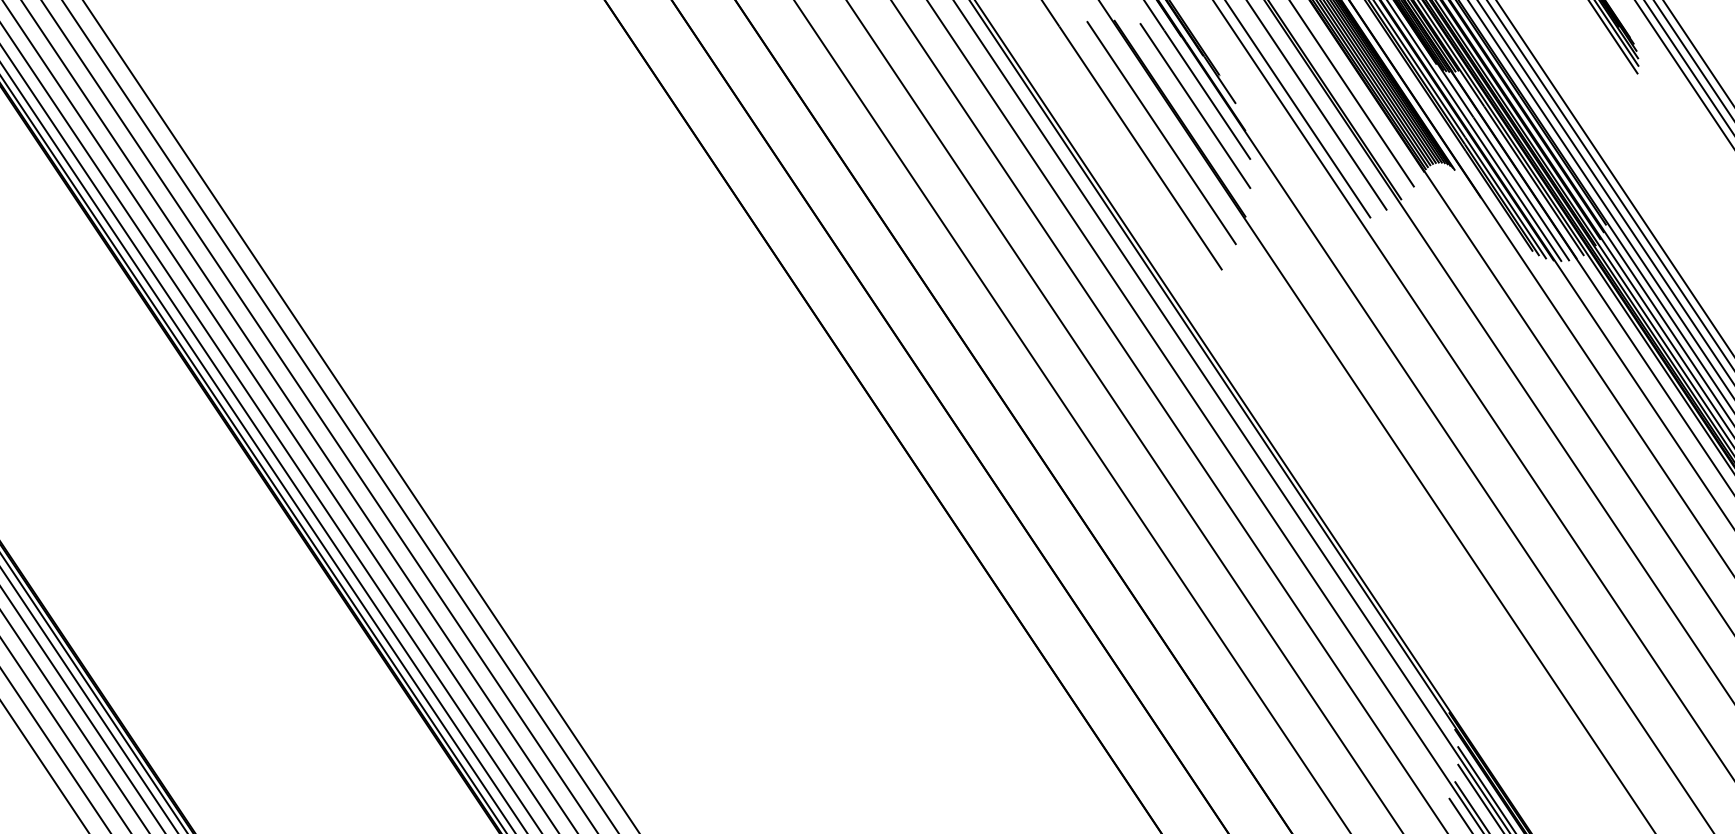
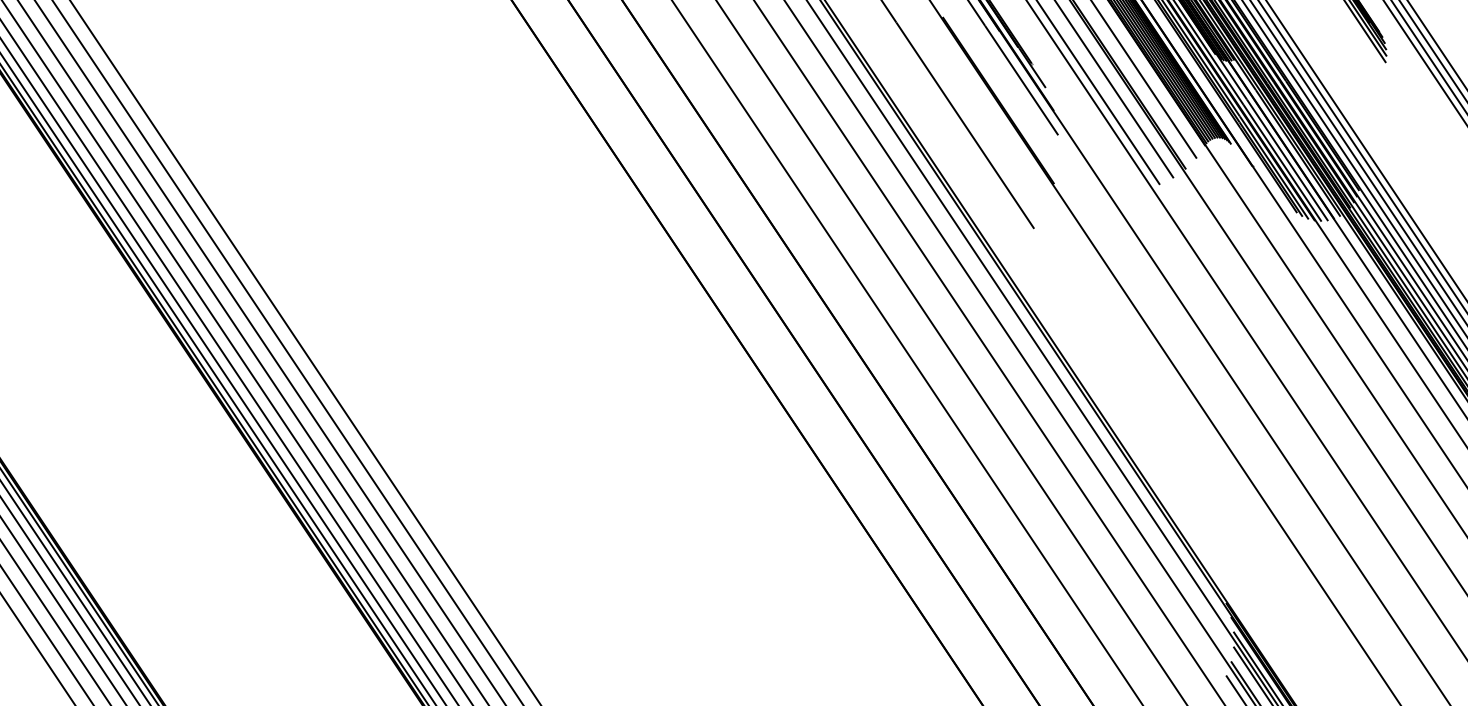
line: (1195, 105) -> (1011, 89), removed
line: (1161, 132) -> (982, 112), removed

